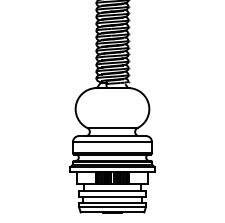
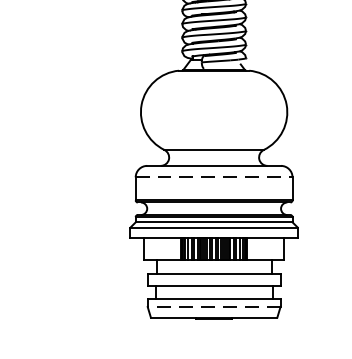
line: (113, 141) -> (216, 176), solid -> dashed
line: (112, 207) -> (214, 307), solid -> dashed

